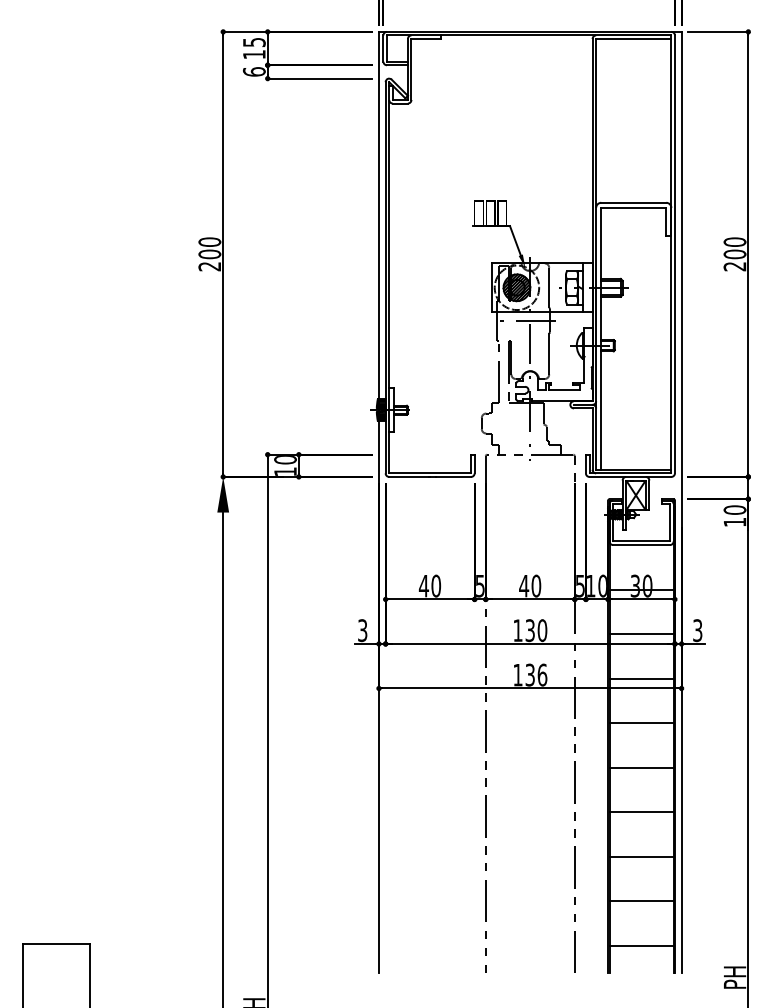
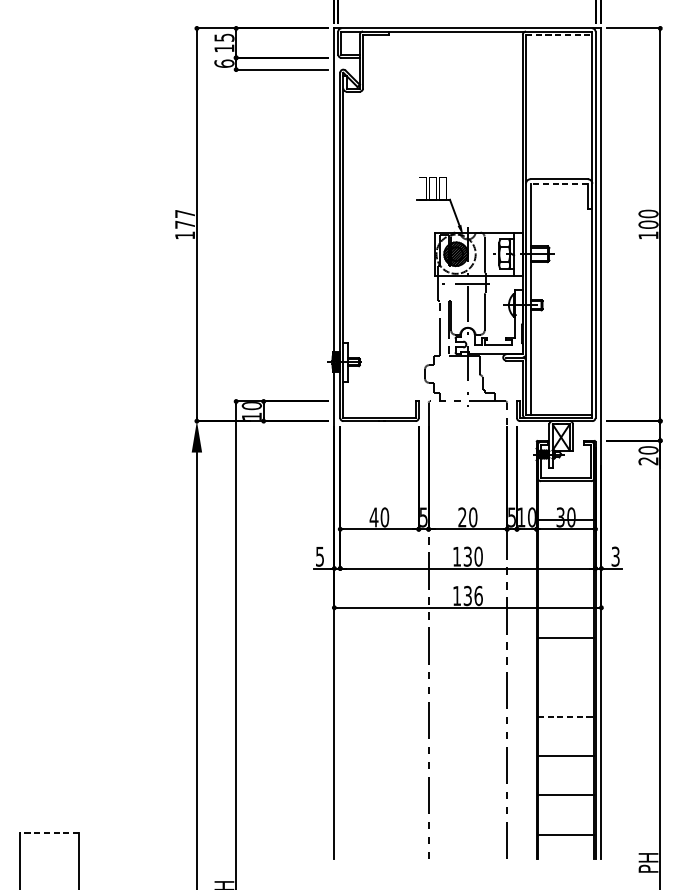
line: (633, 39) -> (558, 35), solid -> dashed
line: (633, 207) -> (558, 183), solid -> dashed
text: (209, 254) -> (184, 224), 200 -> 177
text: (734, 266) -> (648, 235), 200 -> 100
text: (734, 522) -> (648, 461), 10 -> 20
text: (524, 585) -> (462, 516), 40 -> 20
text: (362, 630) -> (319, 556), 3 -> 5
line: (641, 634) -> (566, 560), removed
line: (641, 678) -> (566, 598), removed
line: (641, 767) -> (566, 677), removed
line: (642, 812) -> (566, 717), solid -> dashed
line: (55, 944) -> (48, 833), solid -> dashed

